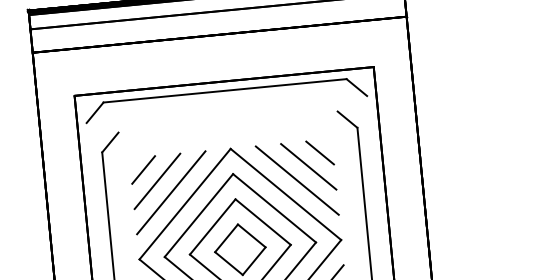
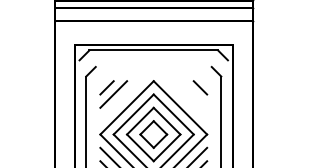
line: (308, 166) -> (193, 94), removed
line: (298, 181) -> (187, 101), removed
line: (171, 193) -> (120, 101), removed

